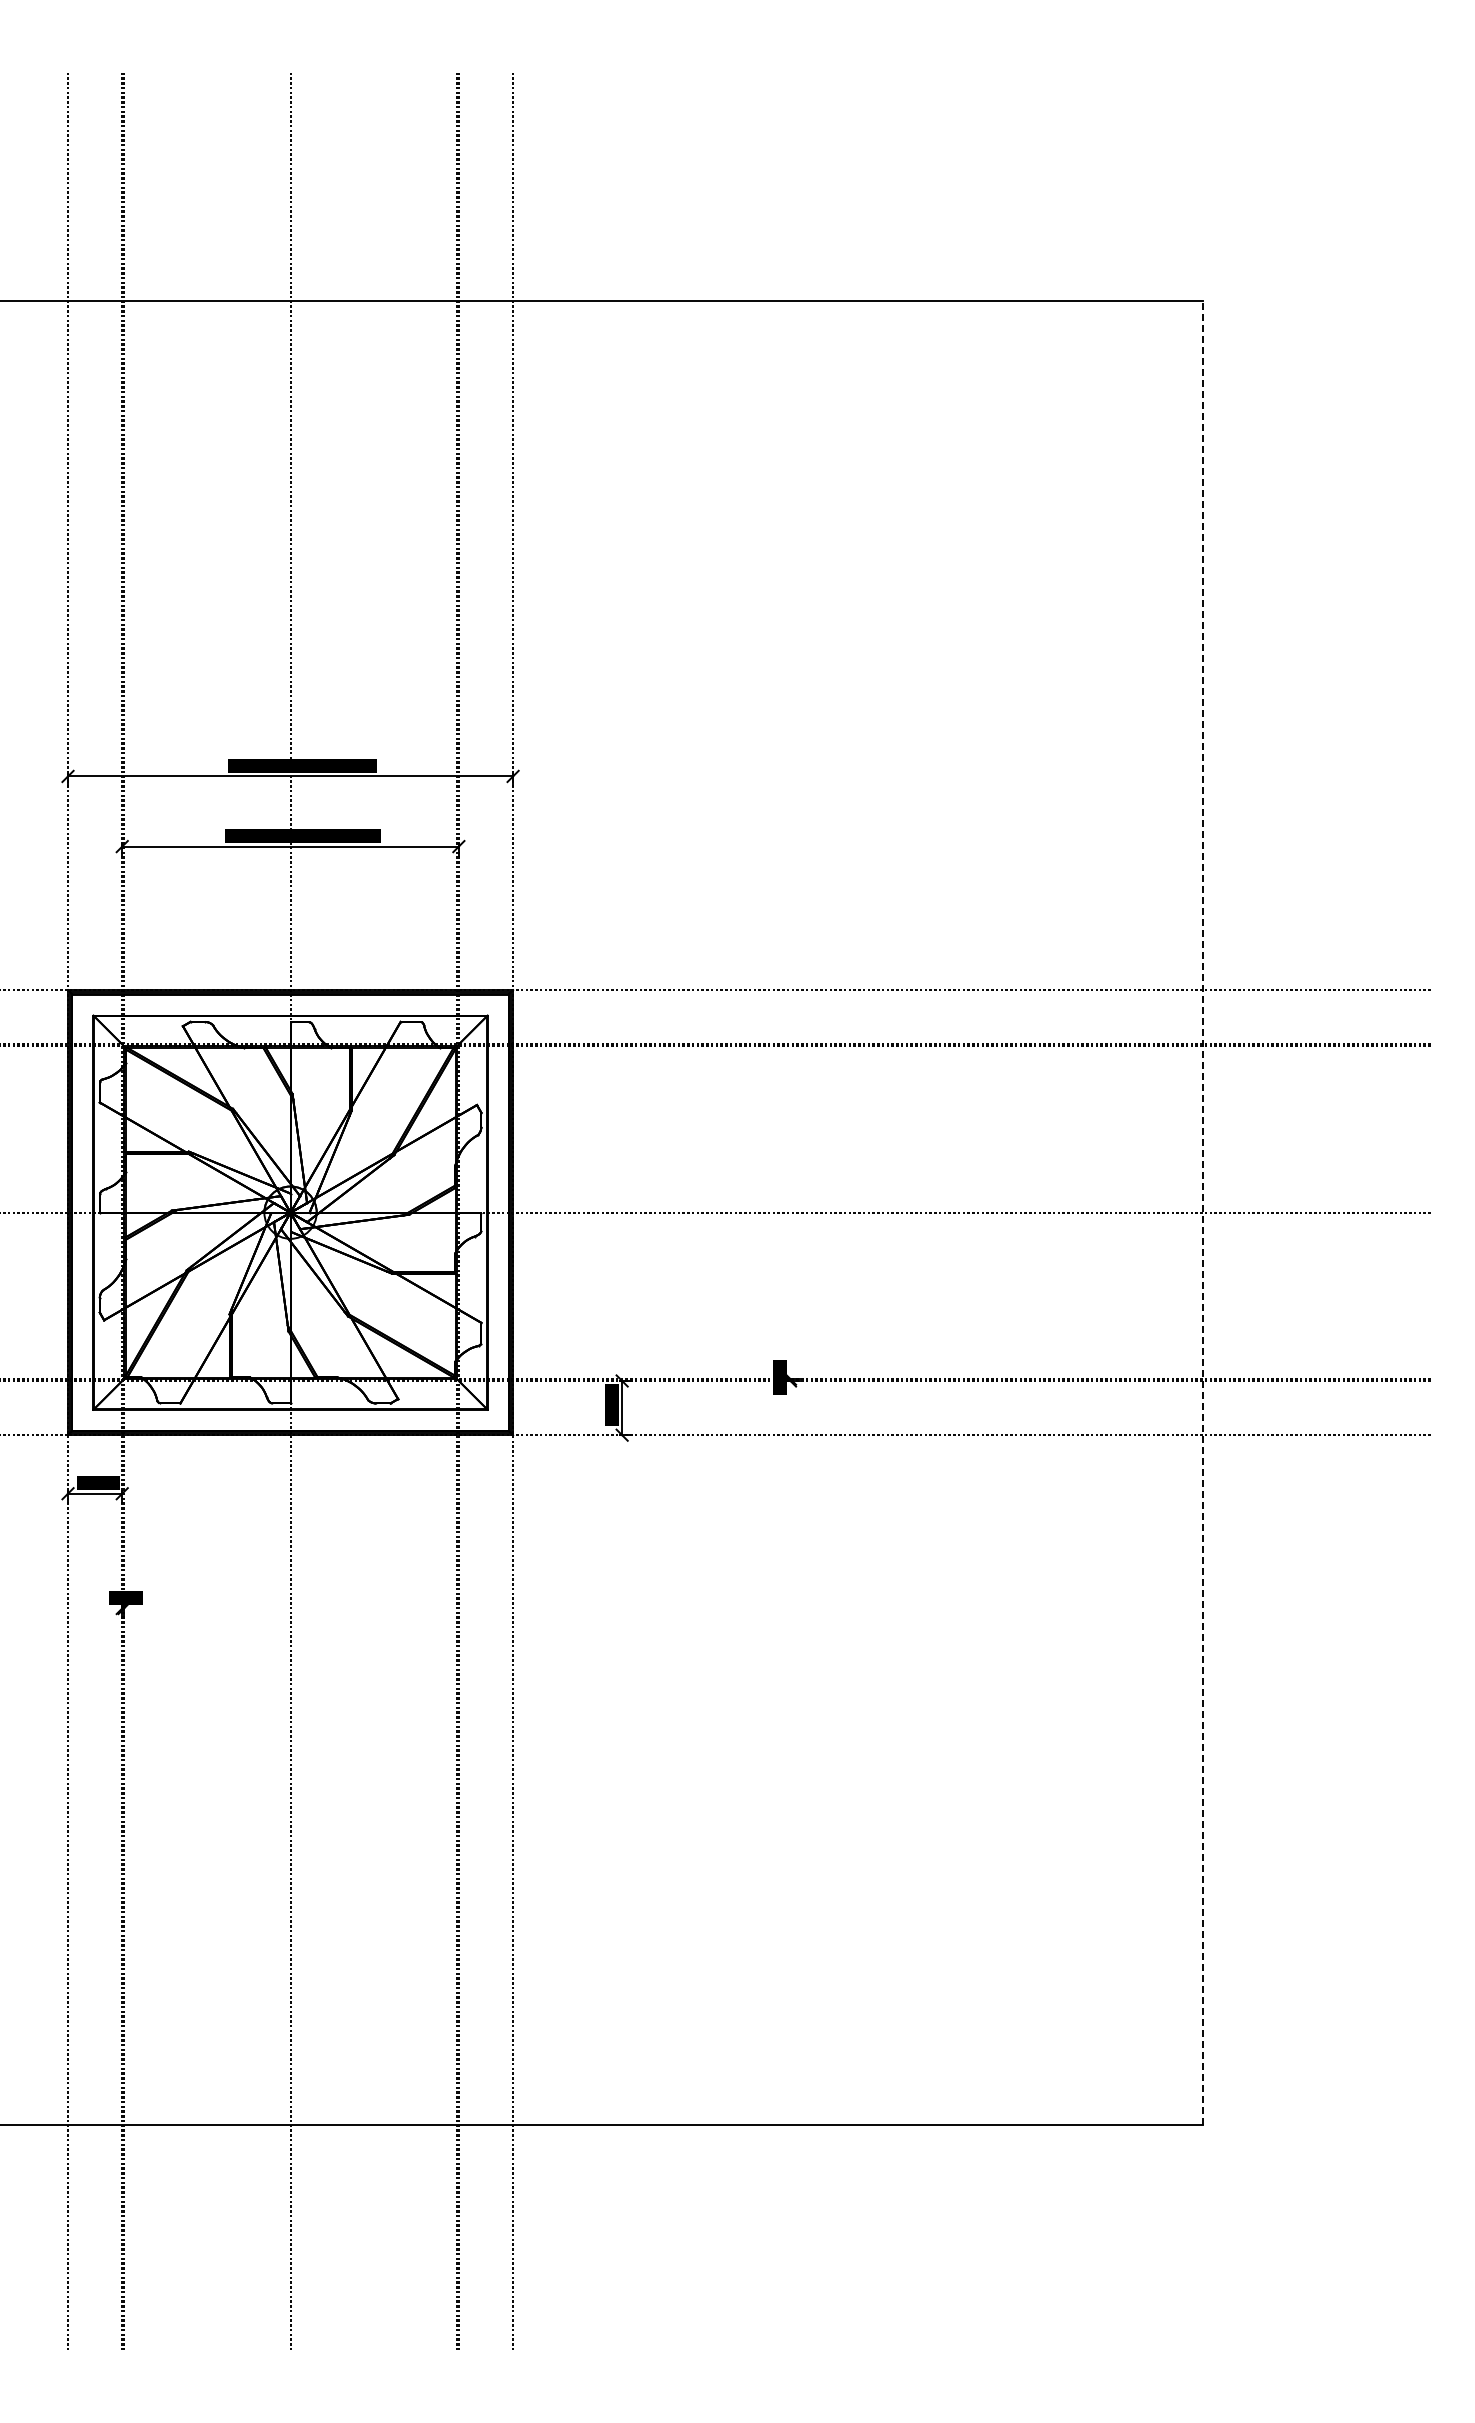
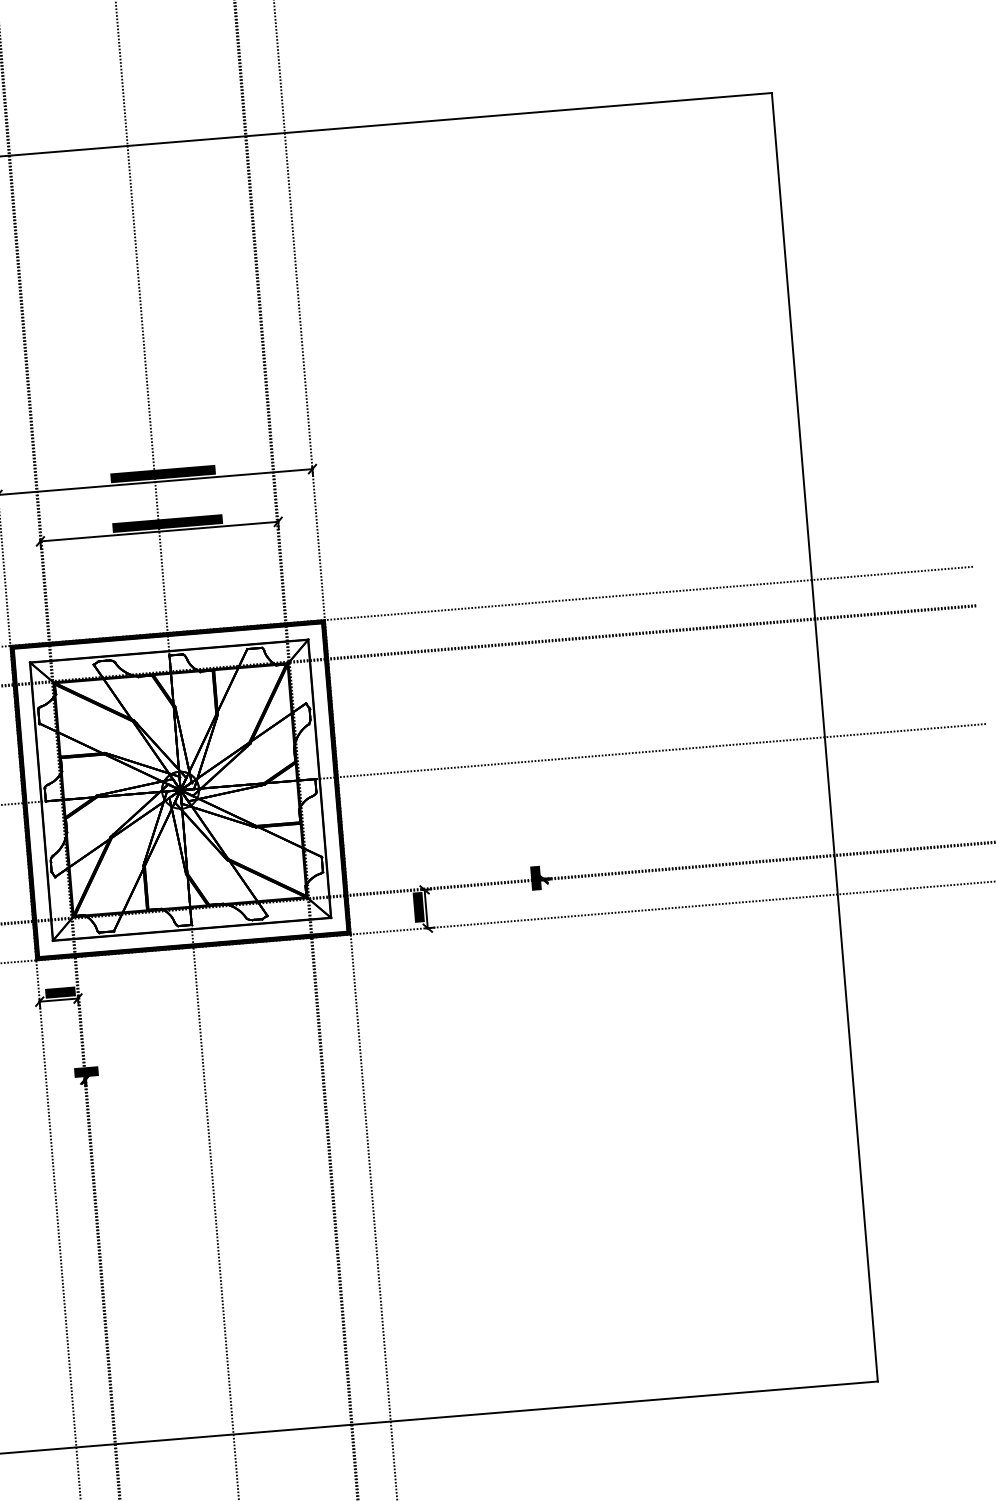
line: (1202, 1212) -> (824, 737), dashed -> solid

